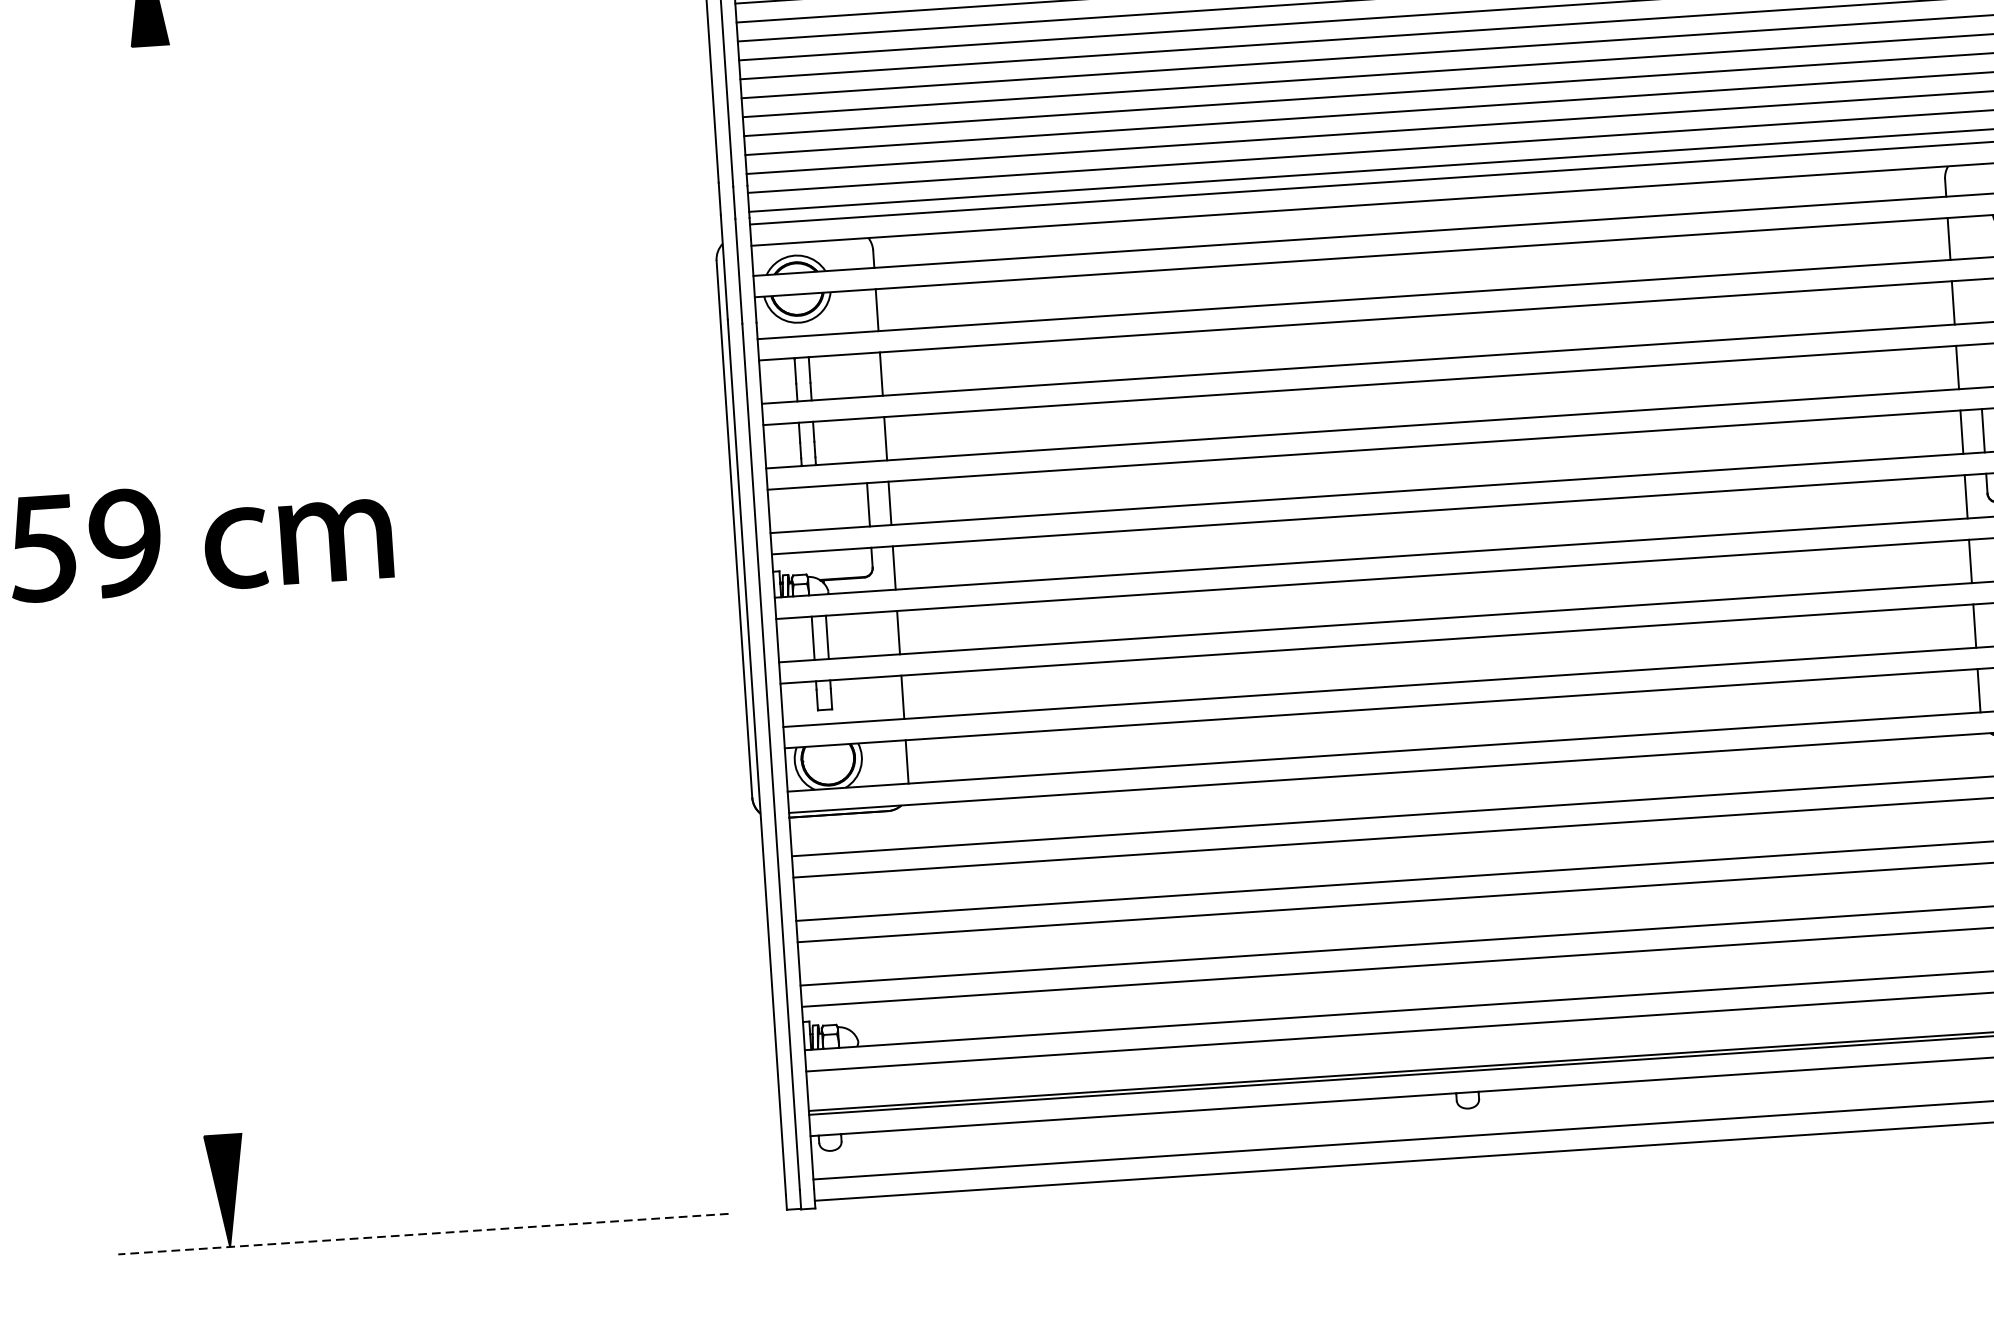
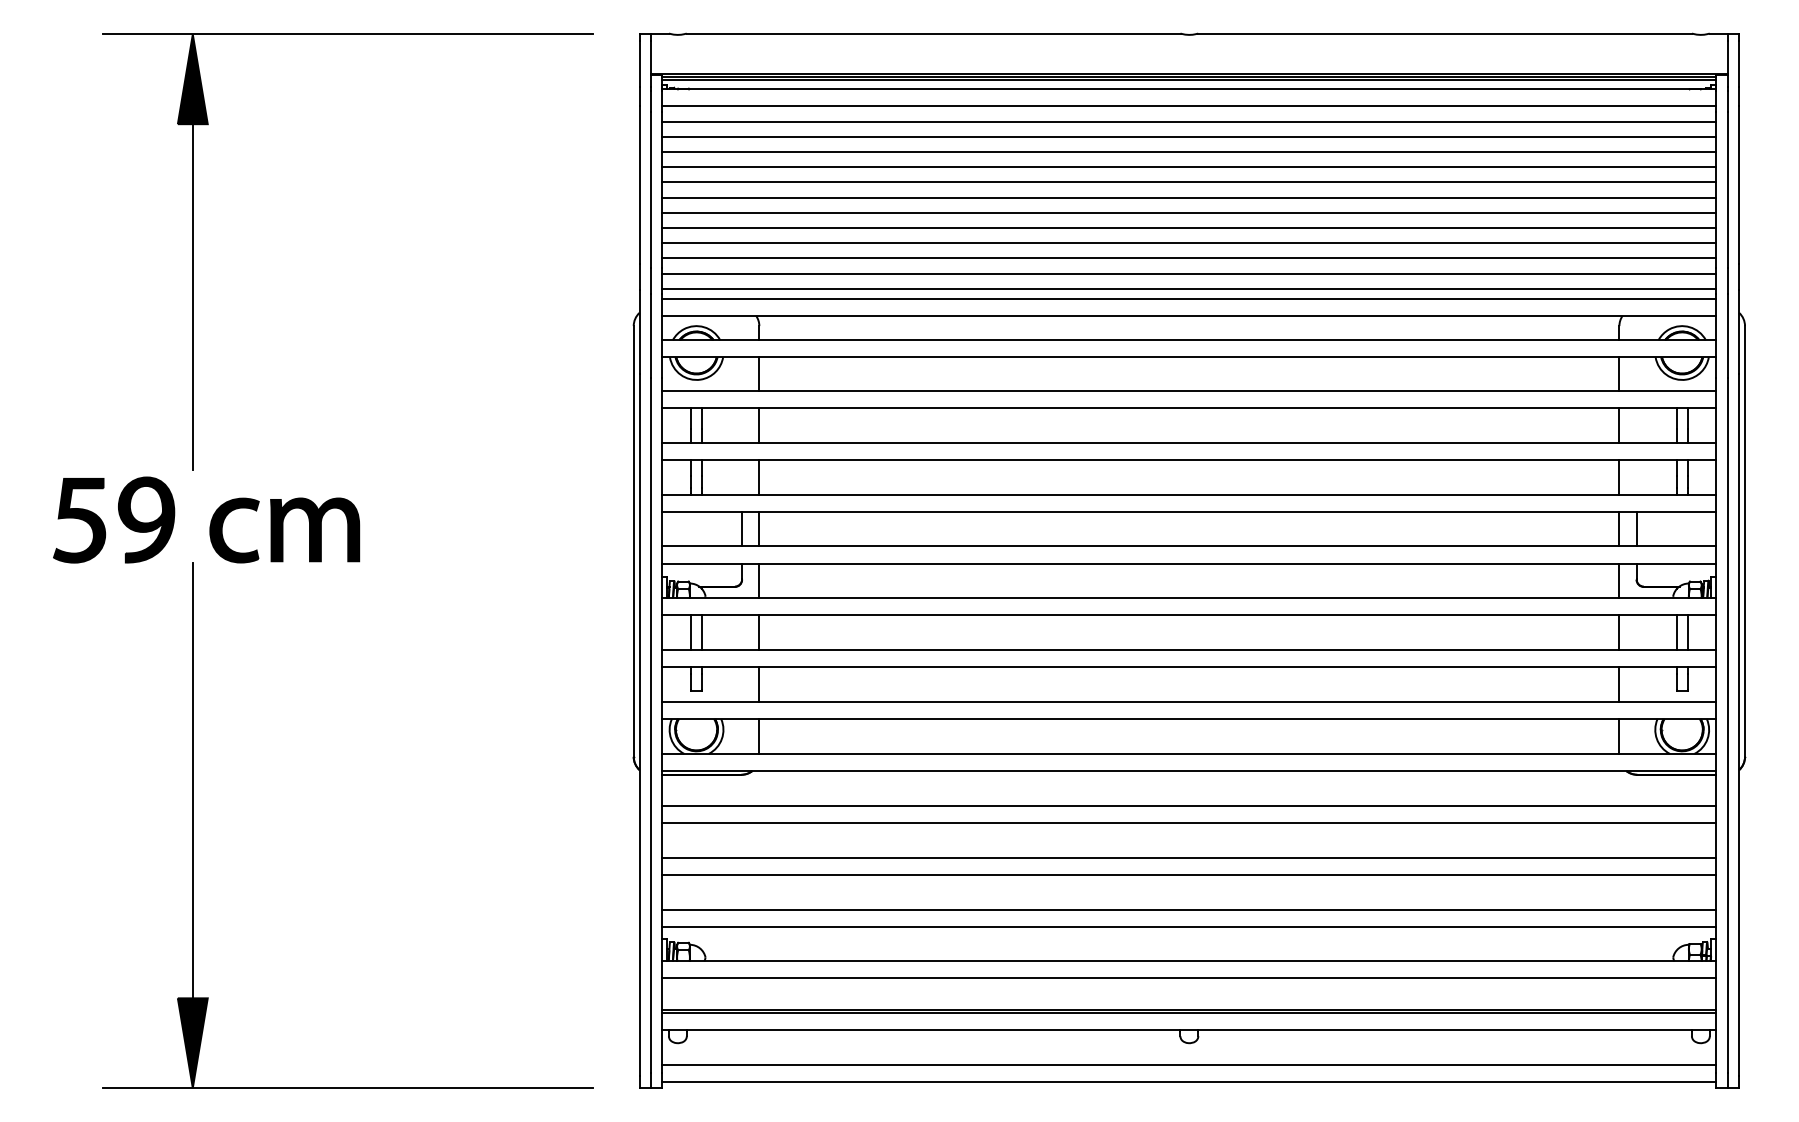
line: (164, 260) -> (192, 296), added
line: (204, 863) -> (192, 780), added
line: (422, 1234) -> (347, 1088), dashed -> solid

